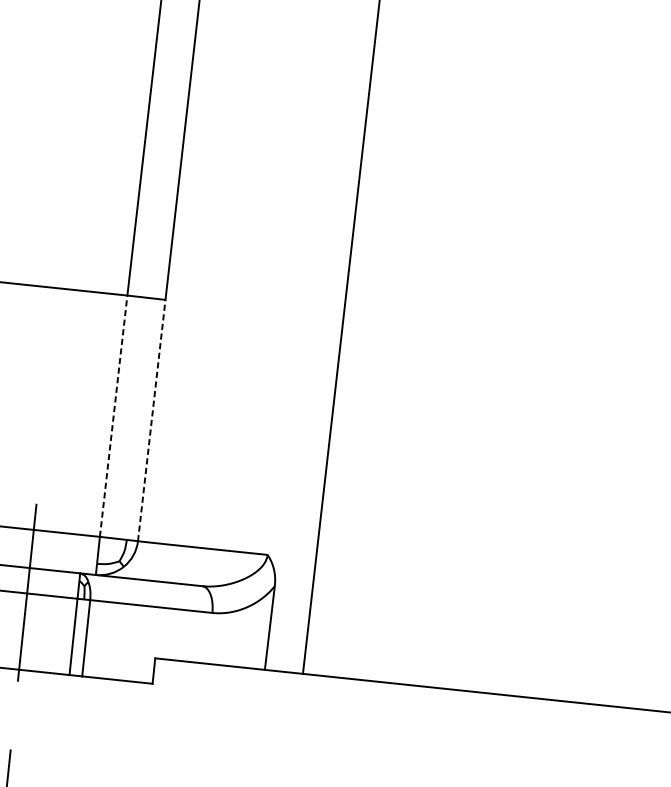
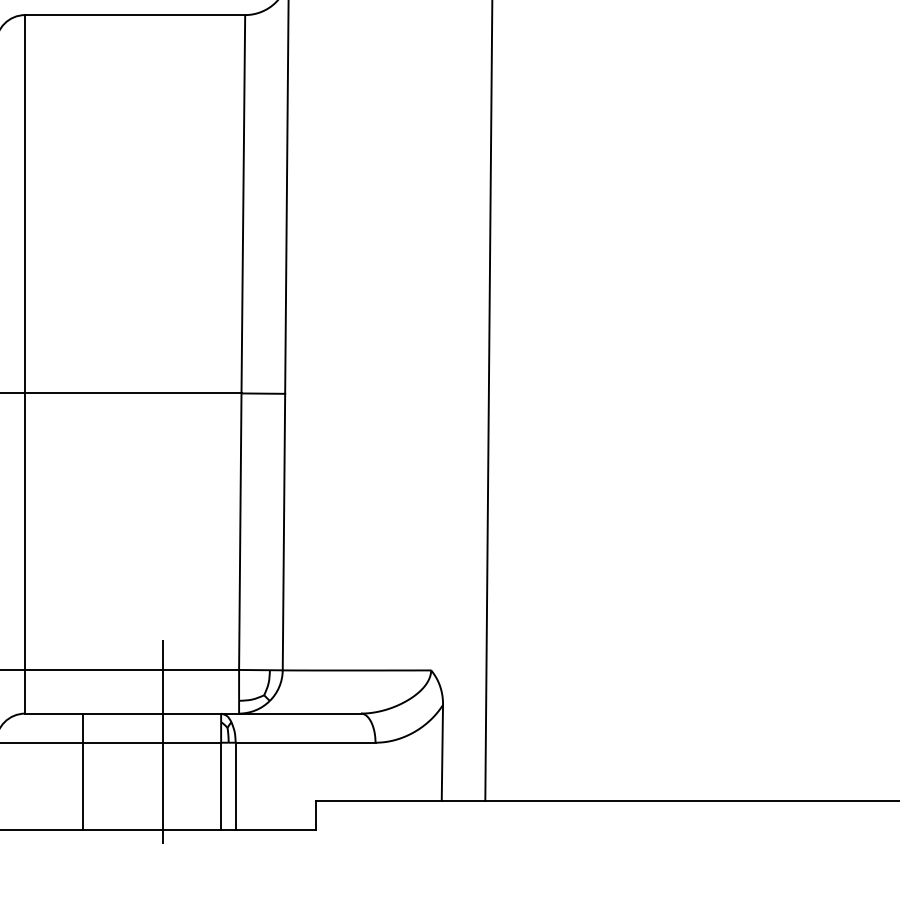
line: (113, 416) -> (240, 531), dashed -> solid
line: (151, 419) -> (283, 531), dashed -> solid

